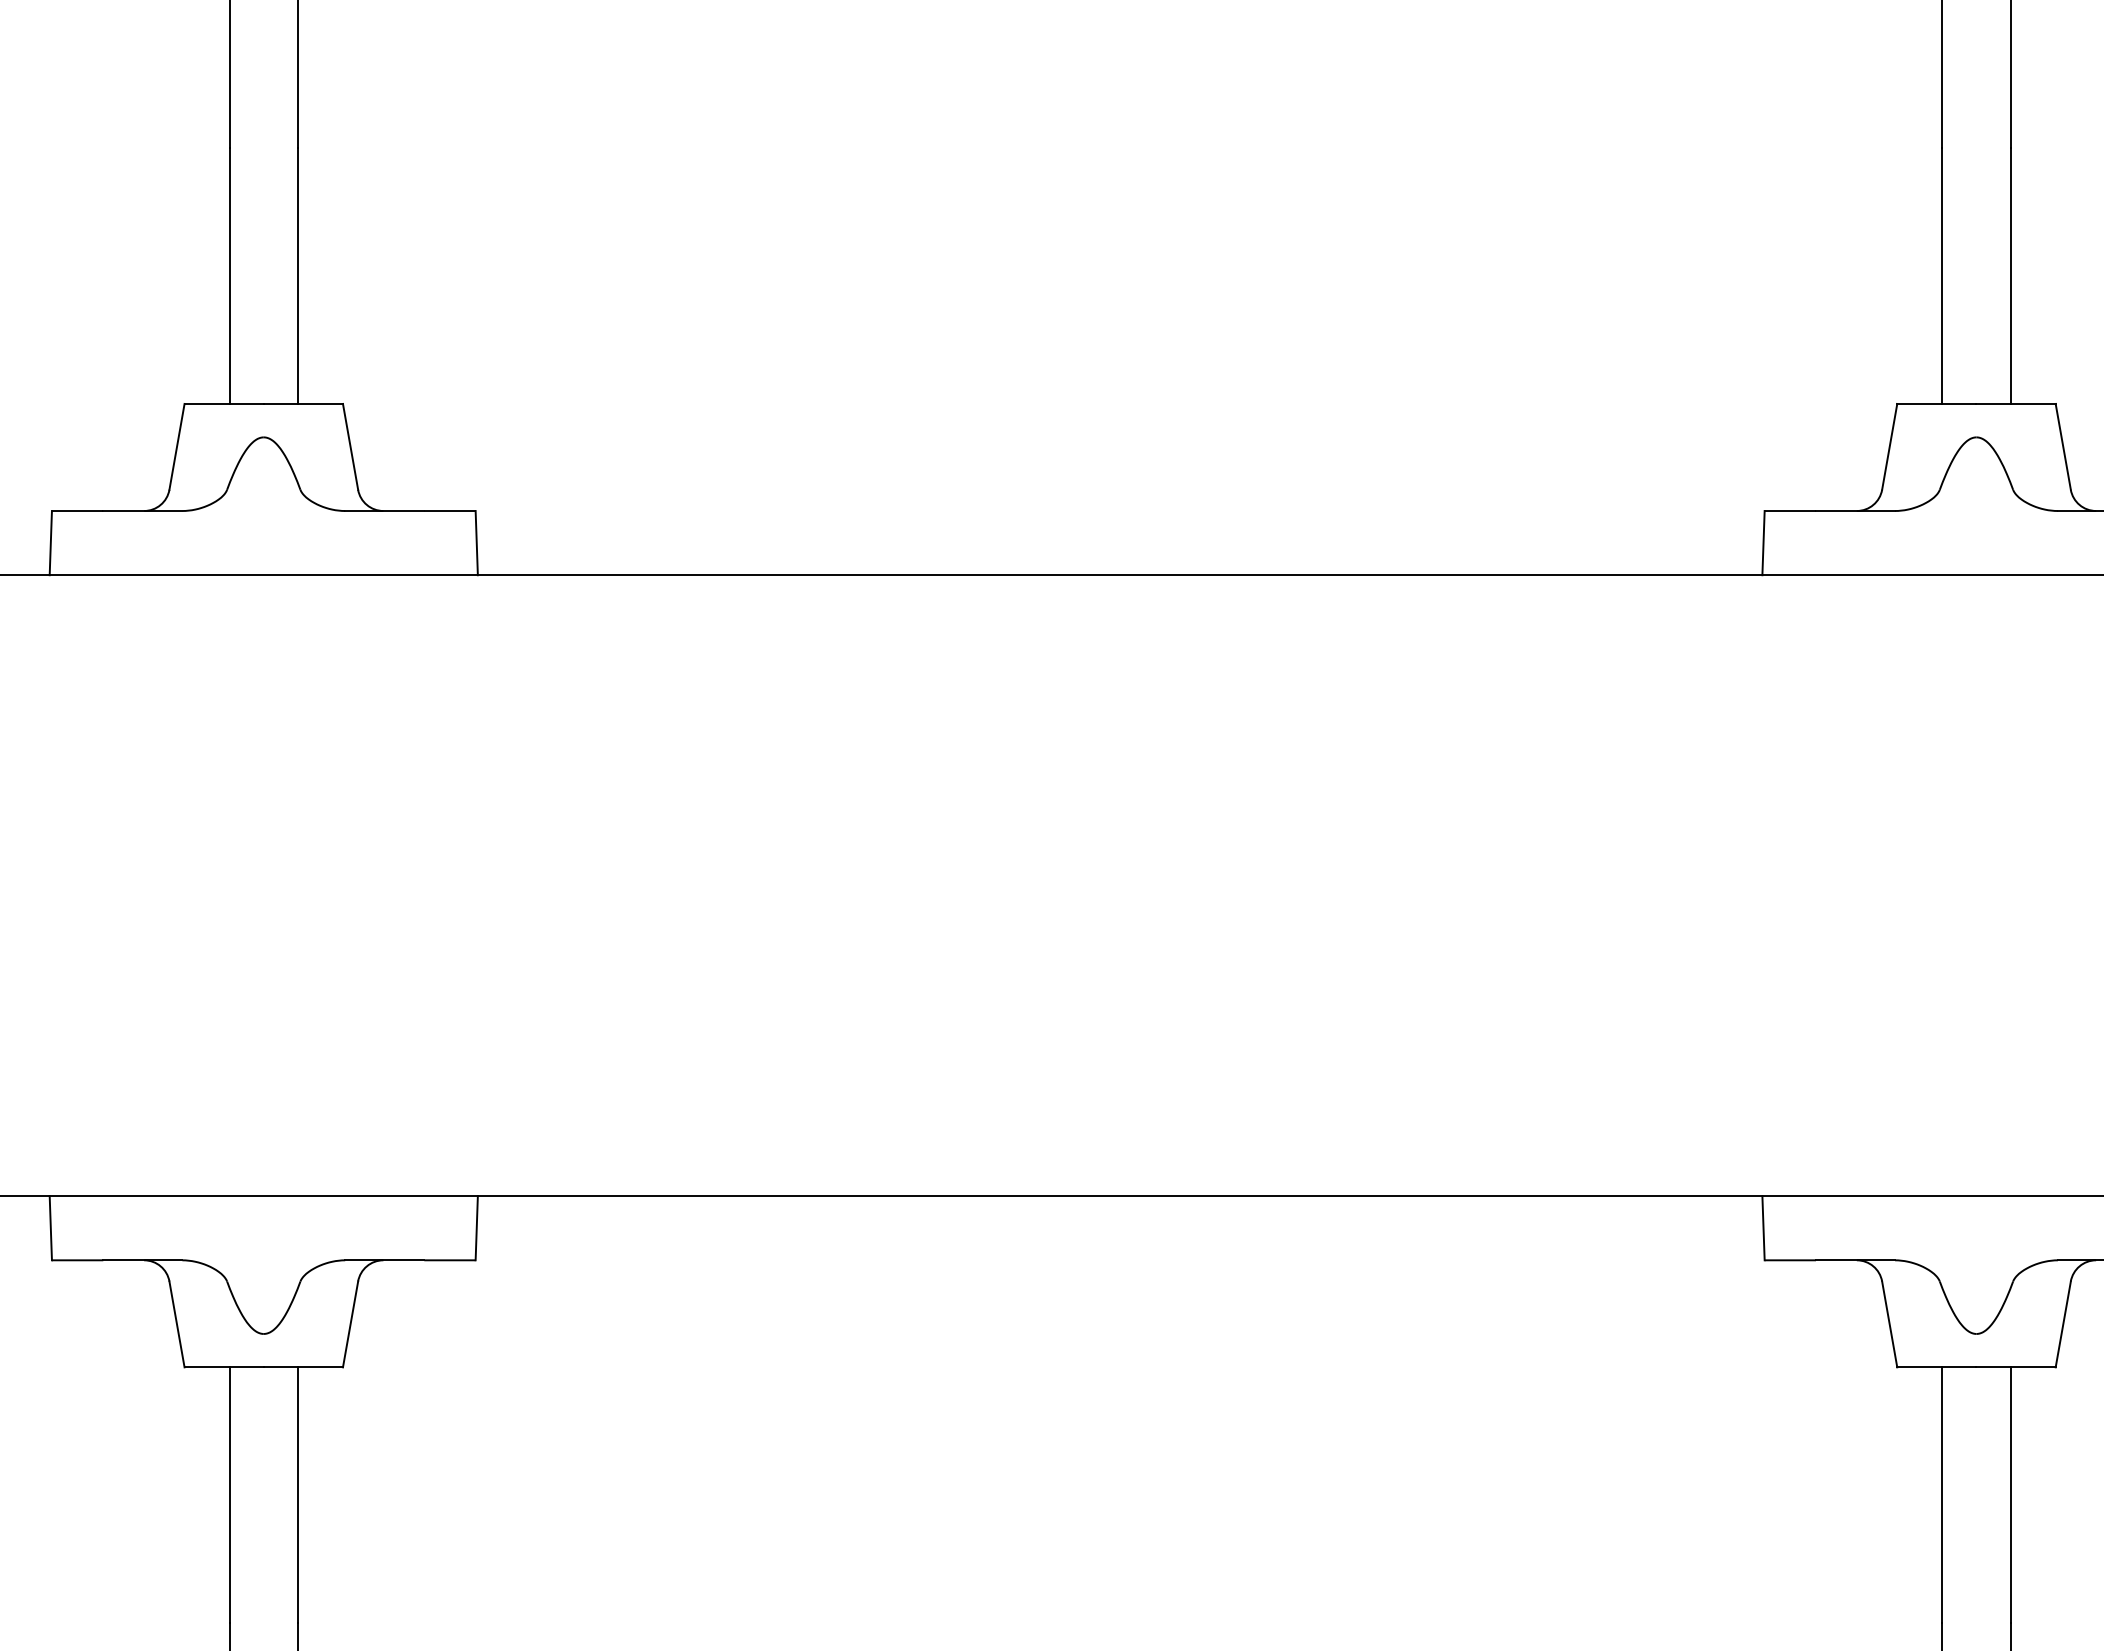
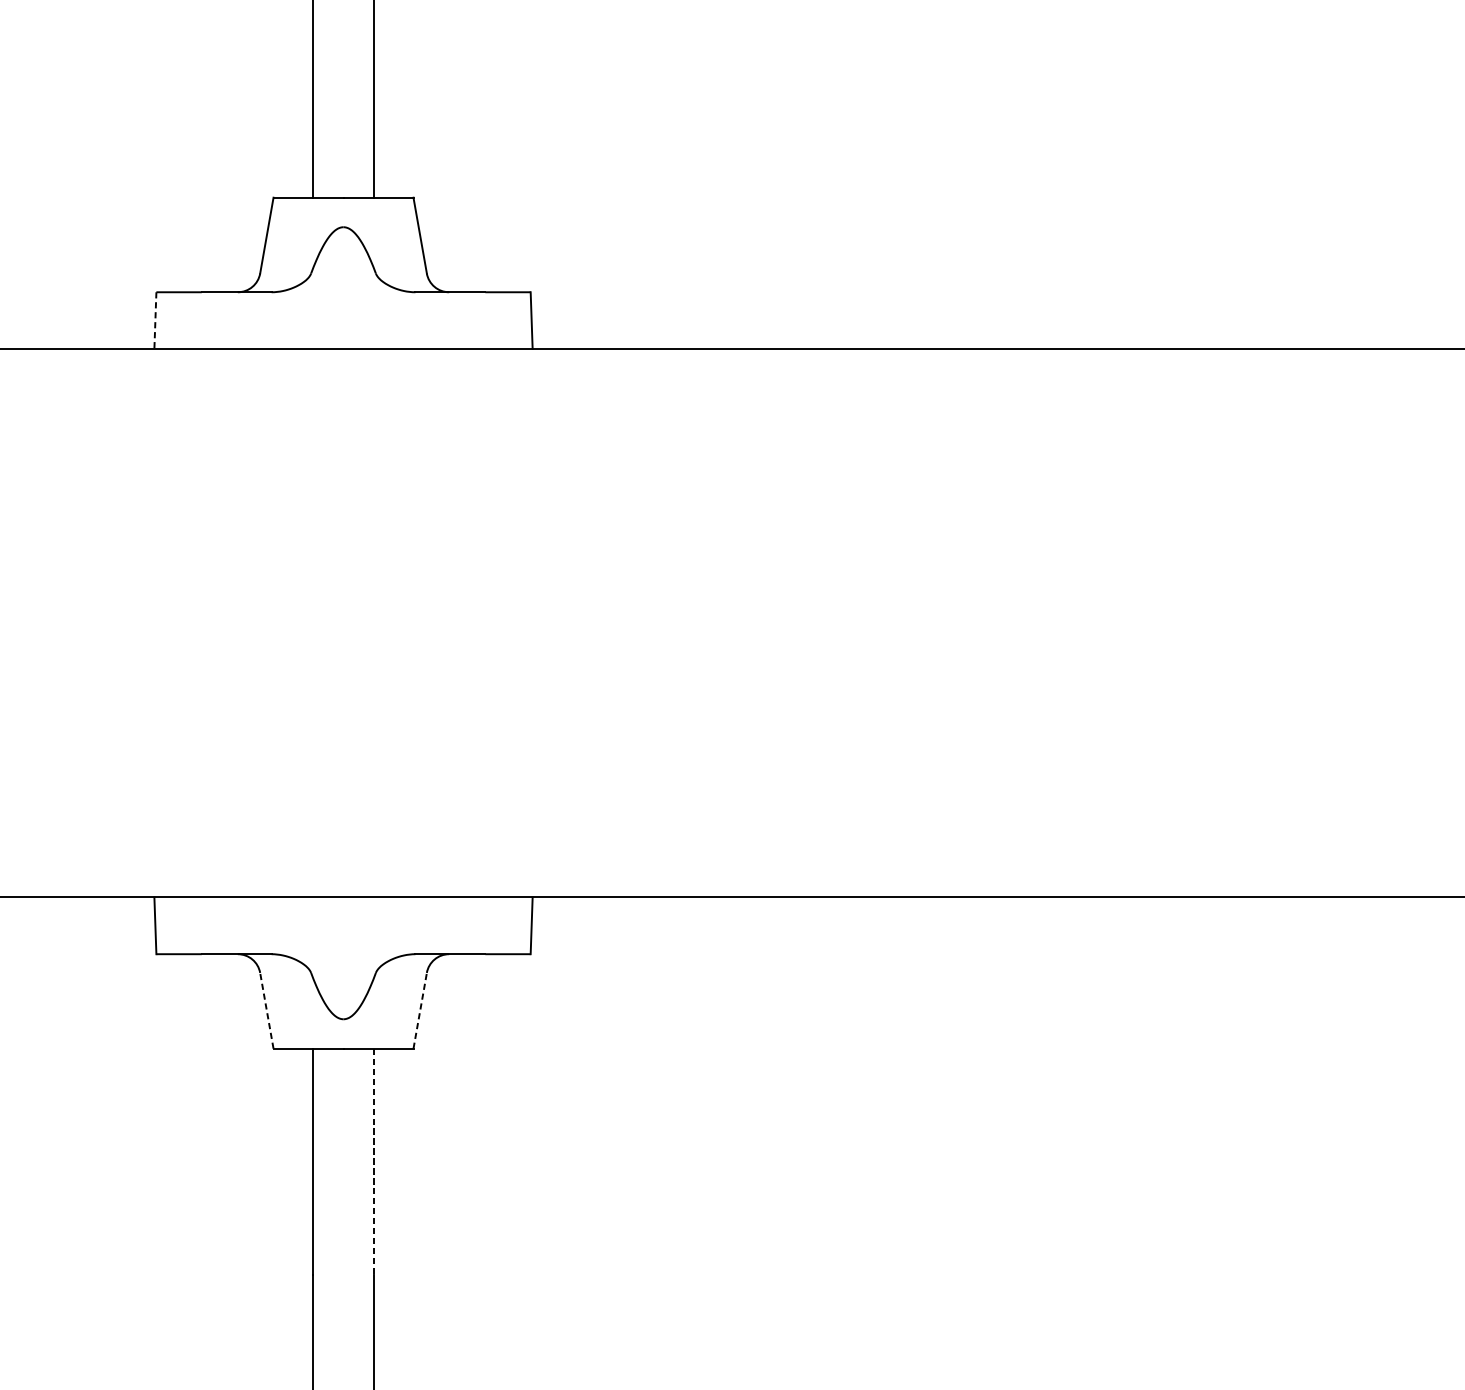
line: (50, 543) -> (155, 320), solid -> dashed
line: (177, 1324) -> (267, 1010), solid -> dashed
line: (350, 1324) -> (420, 1010), solid -> dashed
line: (298, 1495) -> (374, 1161), solid -> dashed

